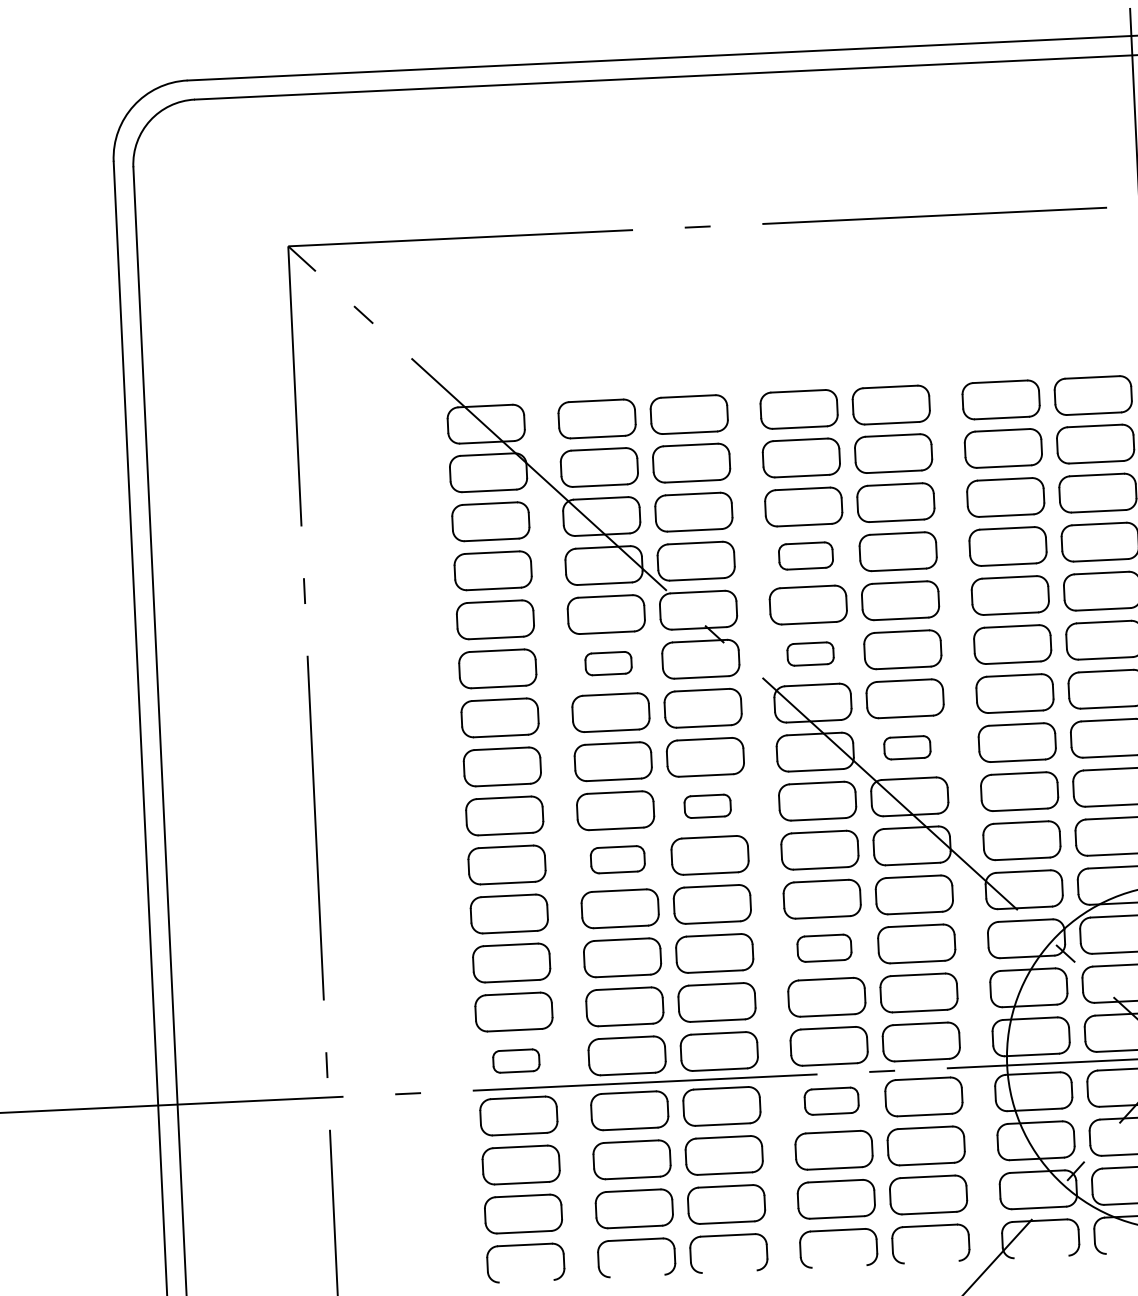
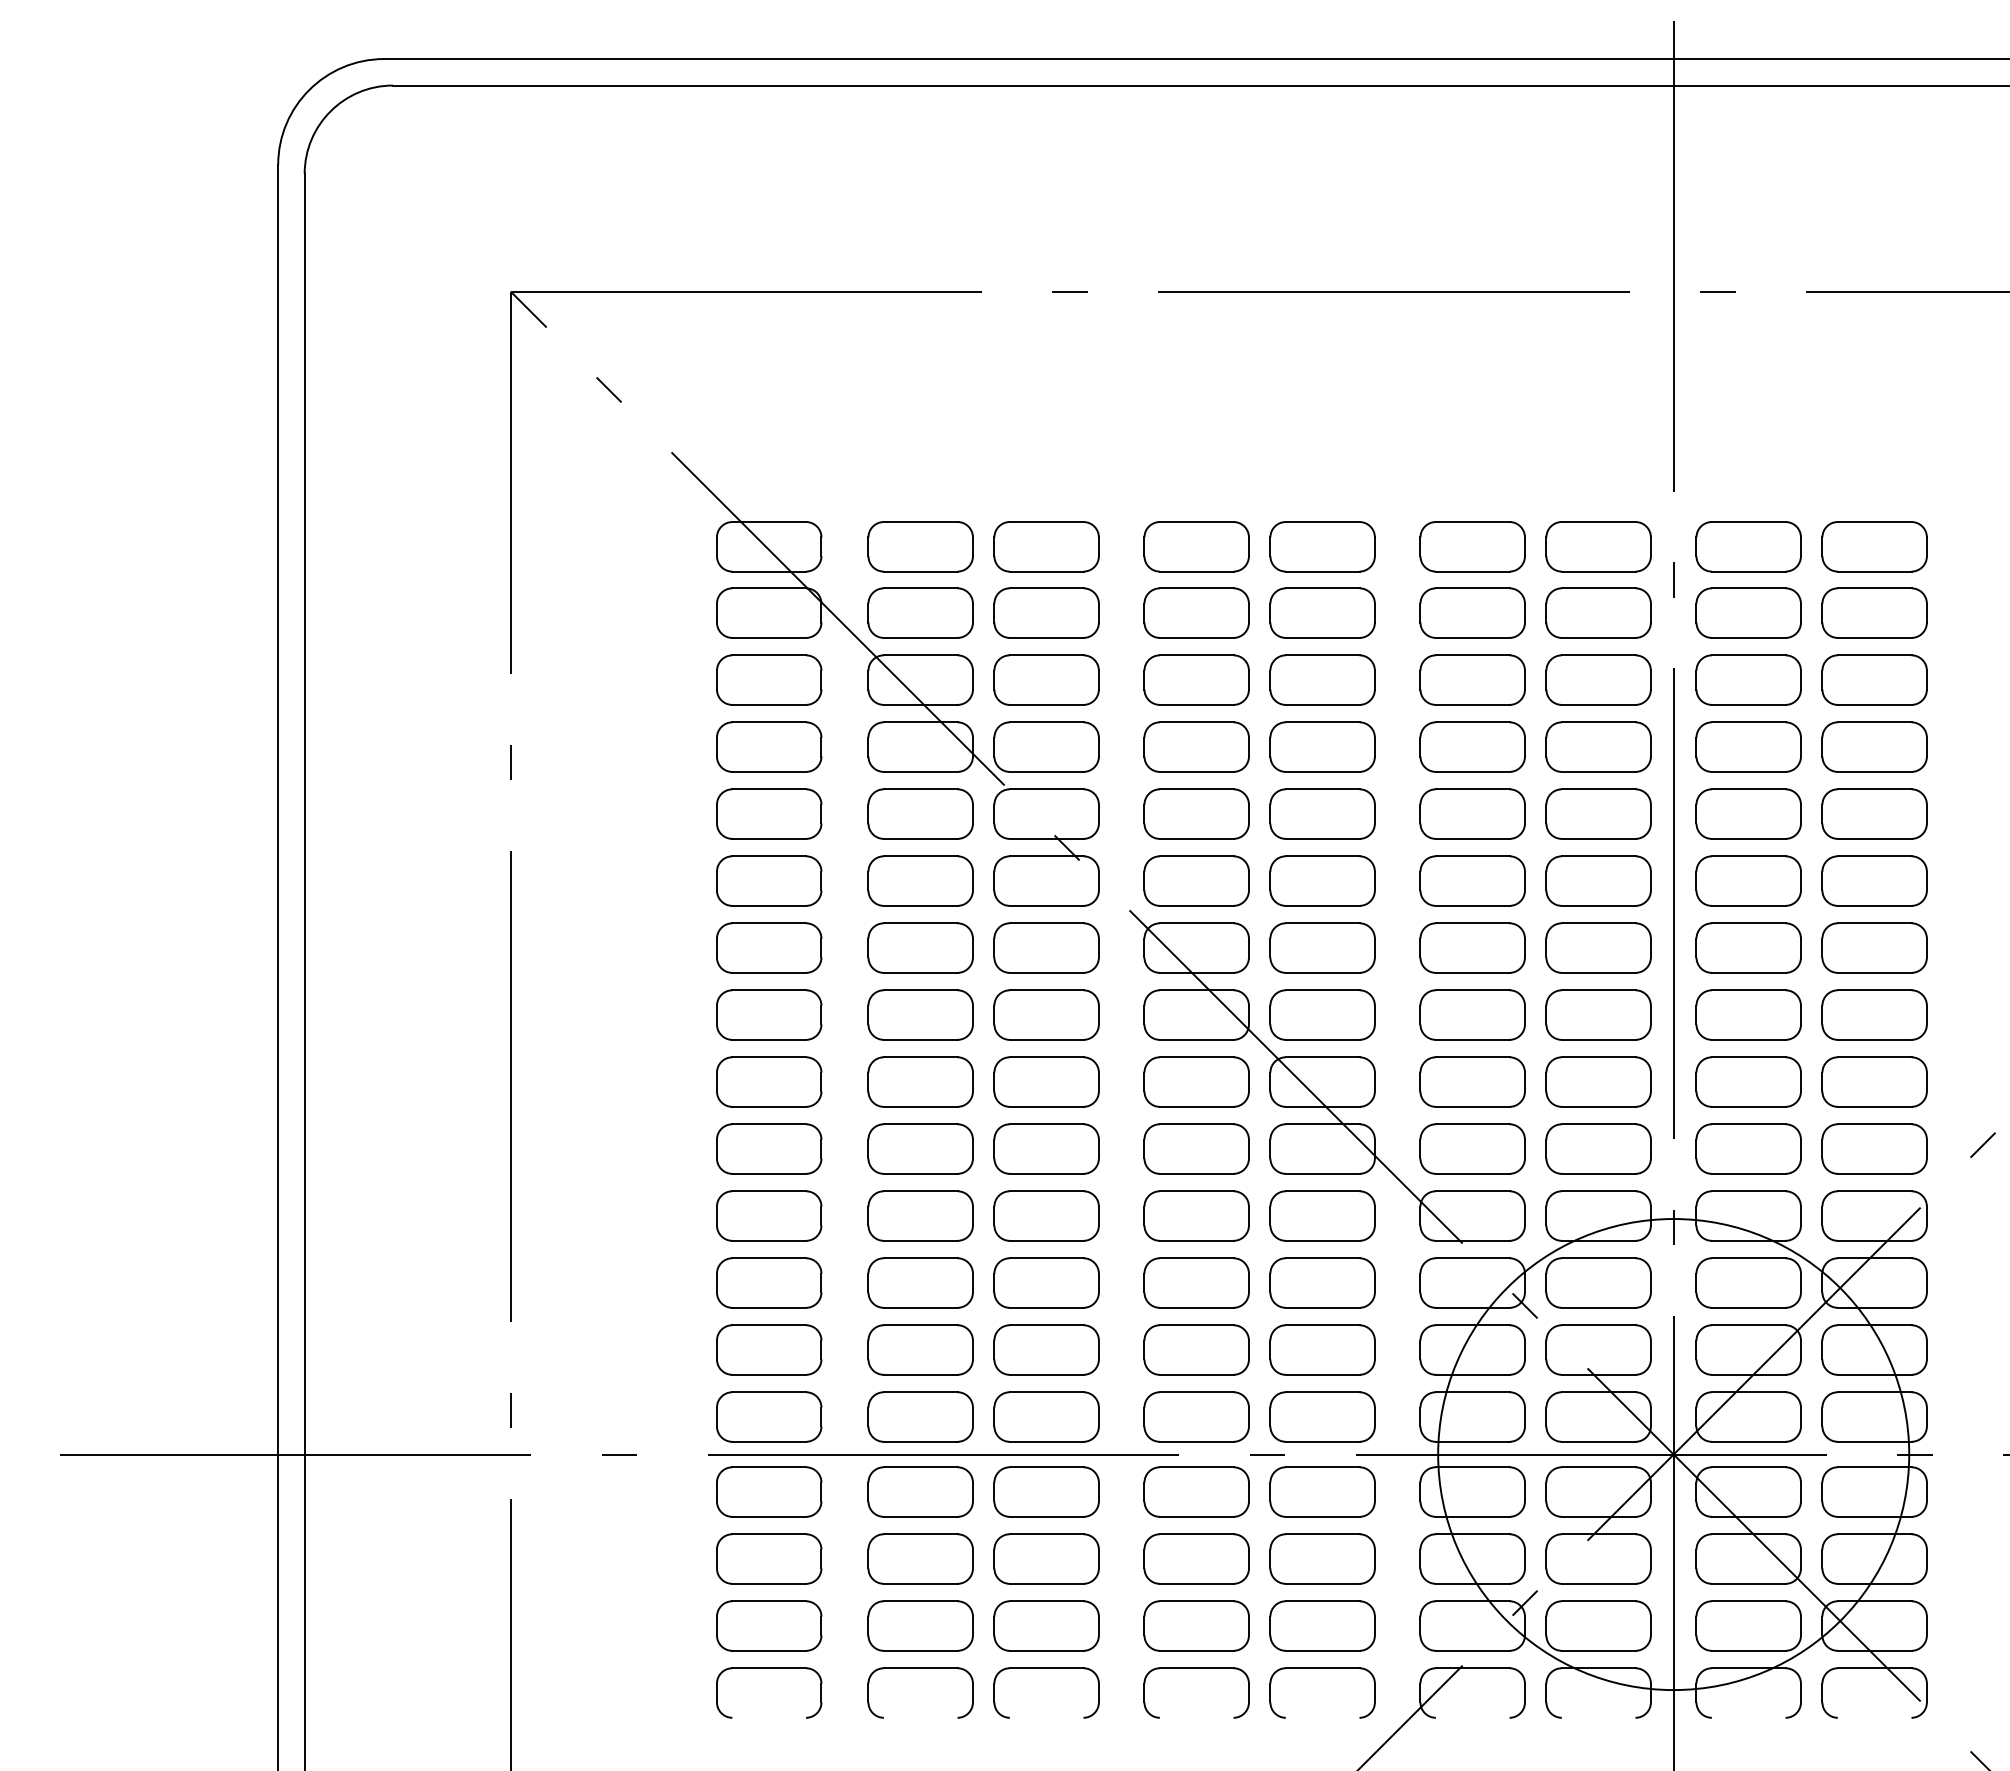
part: (805, 555) -> (1196, 746), size x1.43
part: (810, 653) -> (1196, 880), size x1.67
part: (608, 663) -> (920, 880), size x1.67
part: (907, 747) -> (1322, 1014), size x1.67
part: (707, 805) -> (1046, 1081), size x1.67
part: (617, 859) -> (920, 1148), size x1.43
part: (824, 947) -> (1196, 1282), size x1.43
part: (516, 1060) -> (769, 1416), size x1.67
part: (831, 1100) -> (1196, 1491), size x1.43

